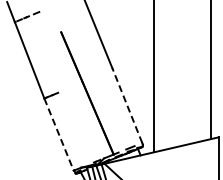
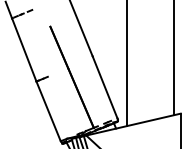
line: (127, 105) -> (105, 87), dashed -> solid
line: (59, 134) -> (48, 111), dashed -> solid

